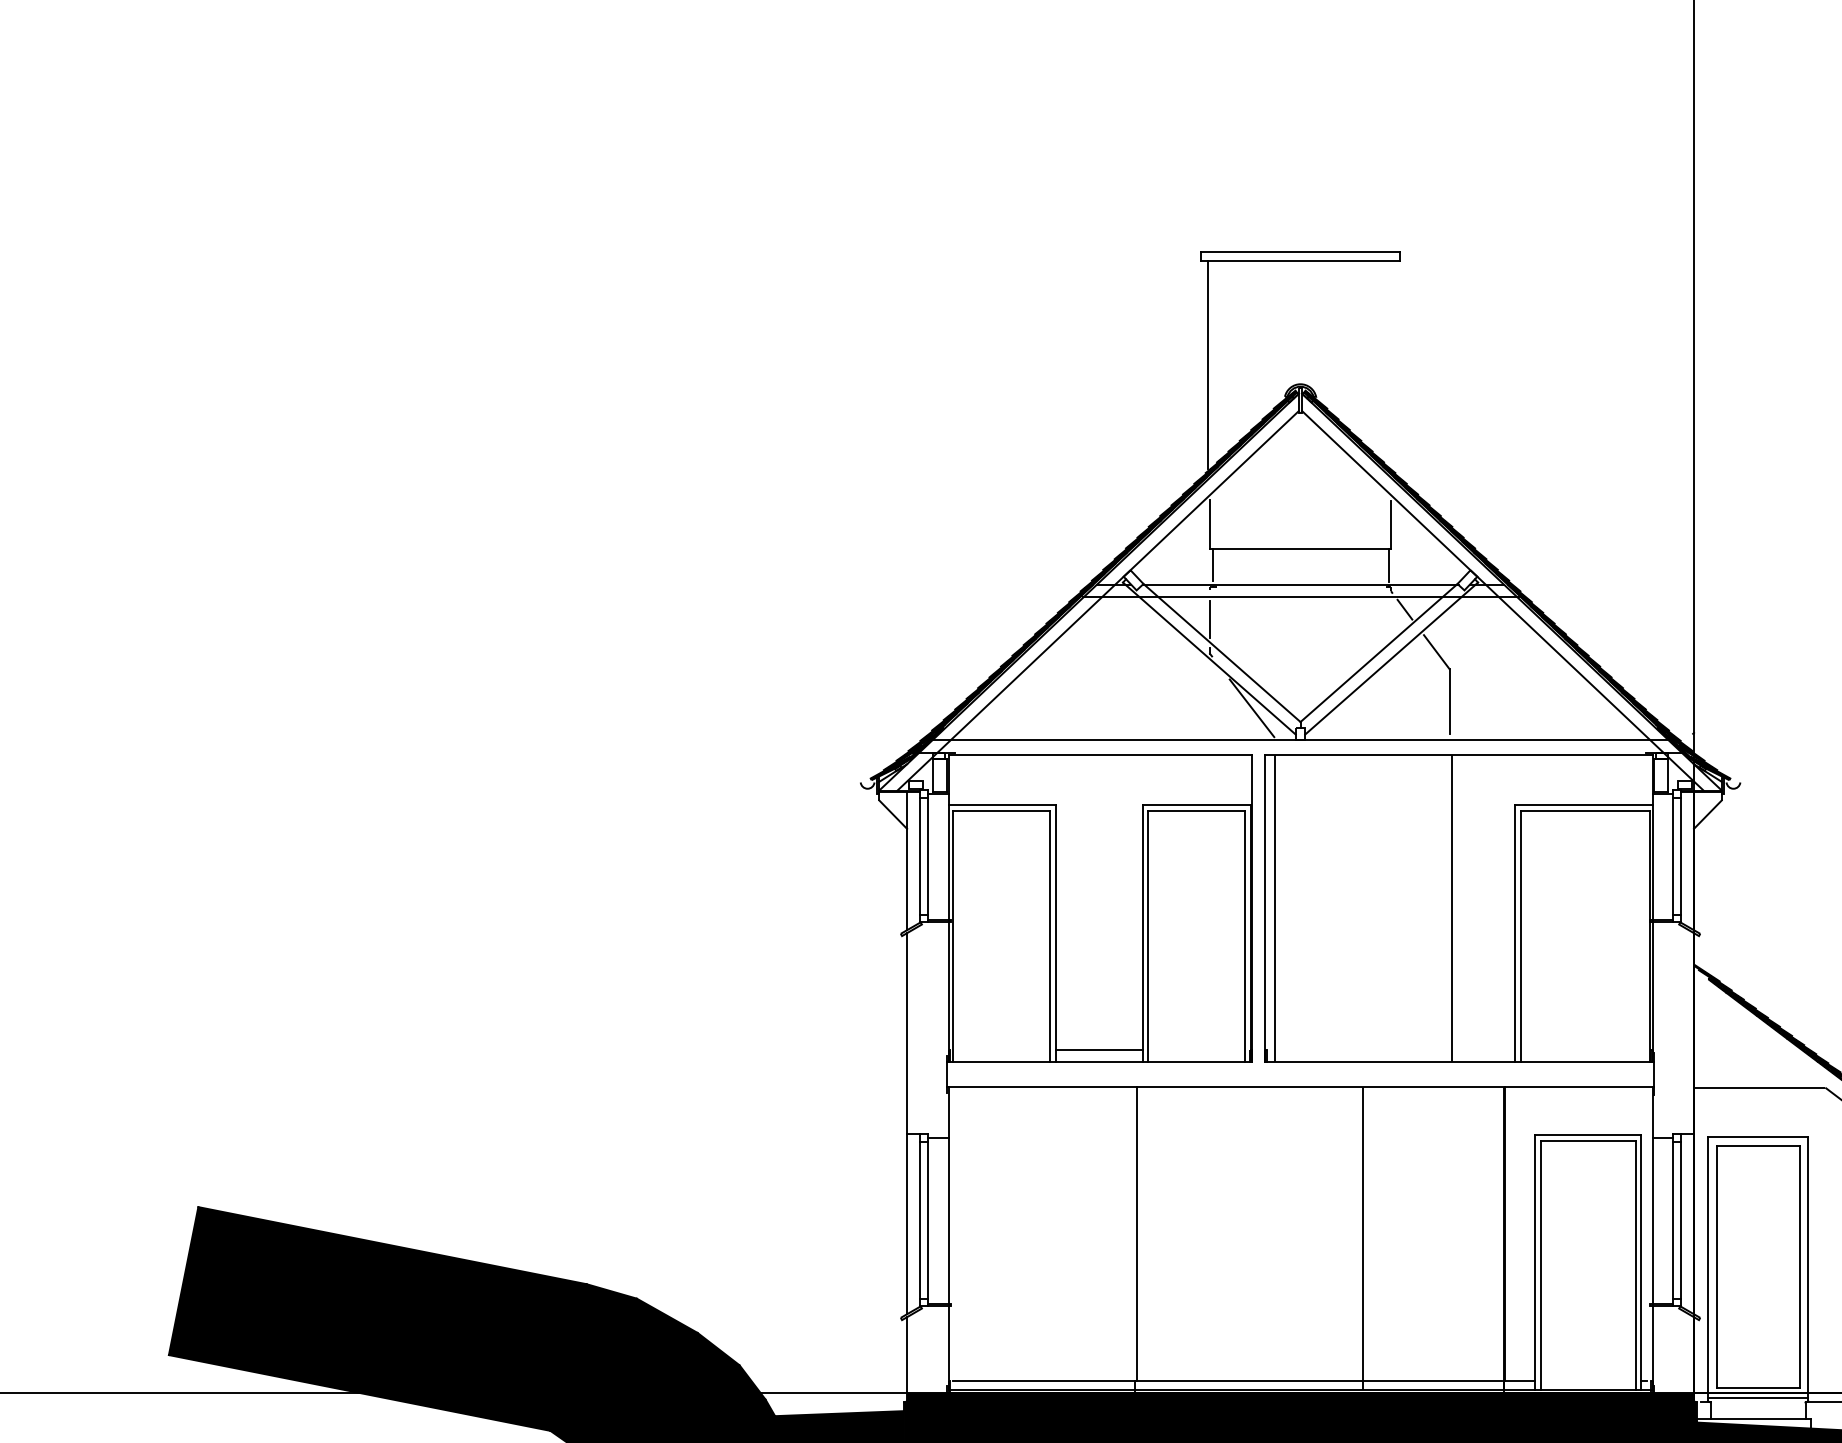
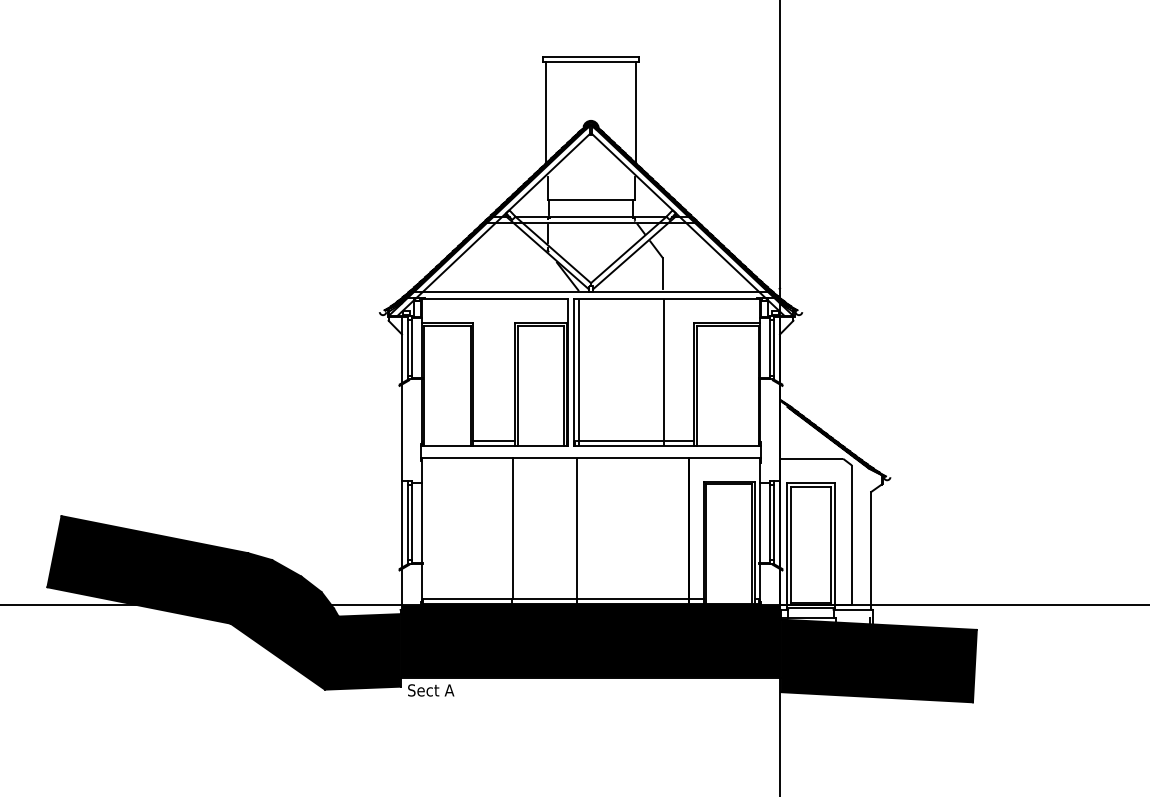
line: (1393, 364) -> (635, 111), added
line: (1391, 1049) -> (634, 440), added
line: (1361, 1239) -> (576, 531), moved

